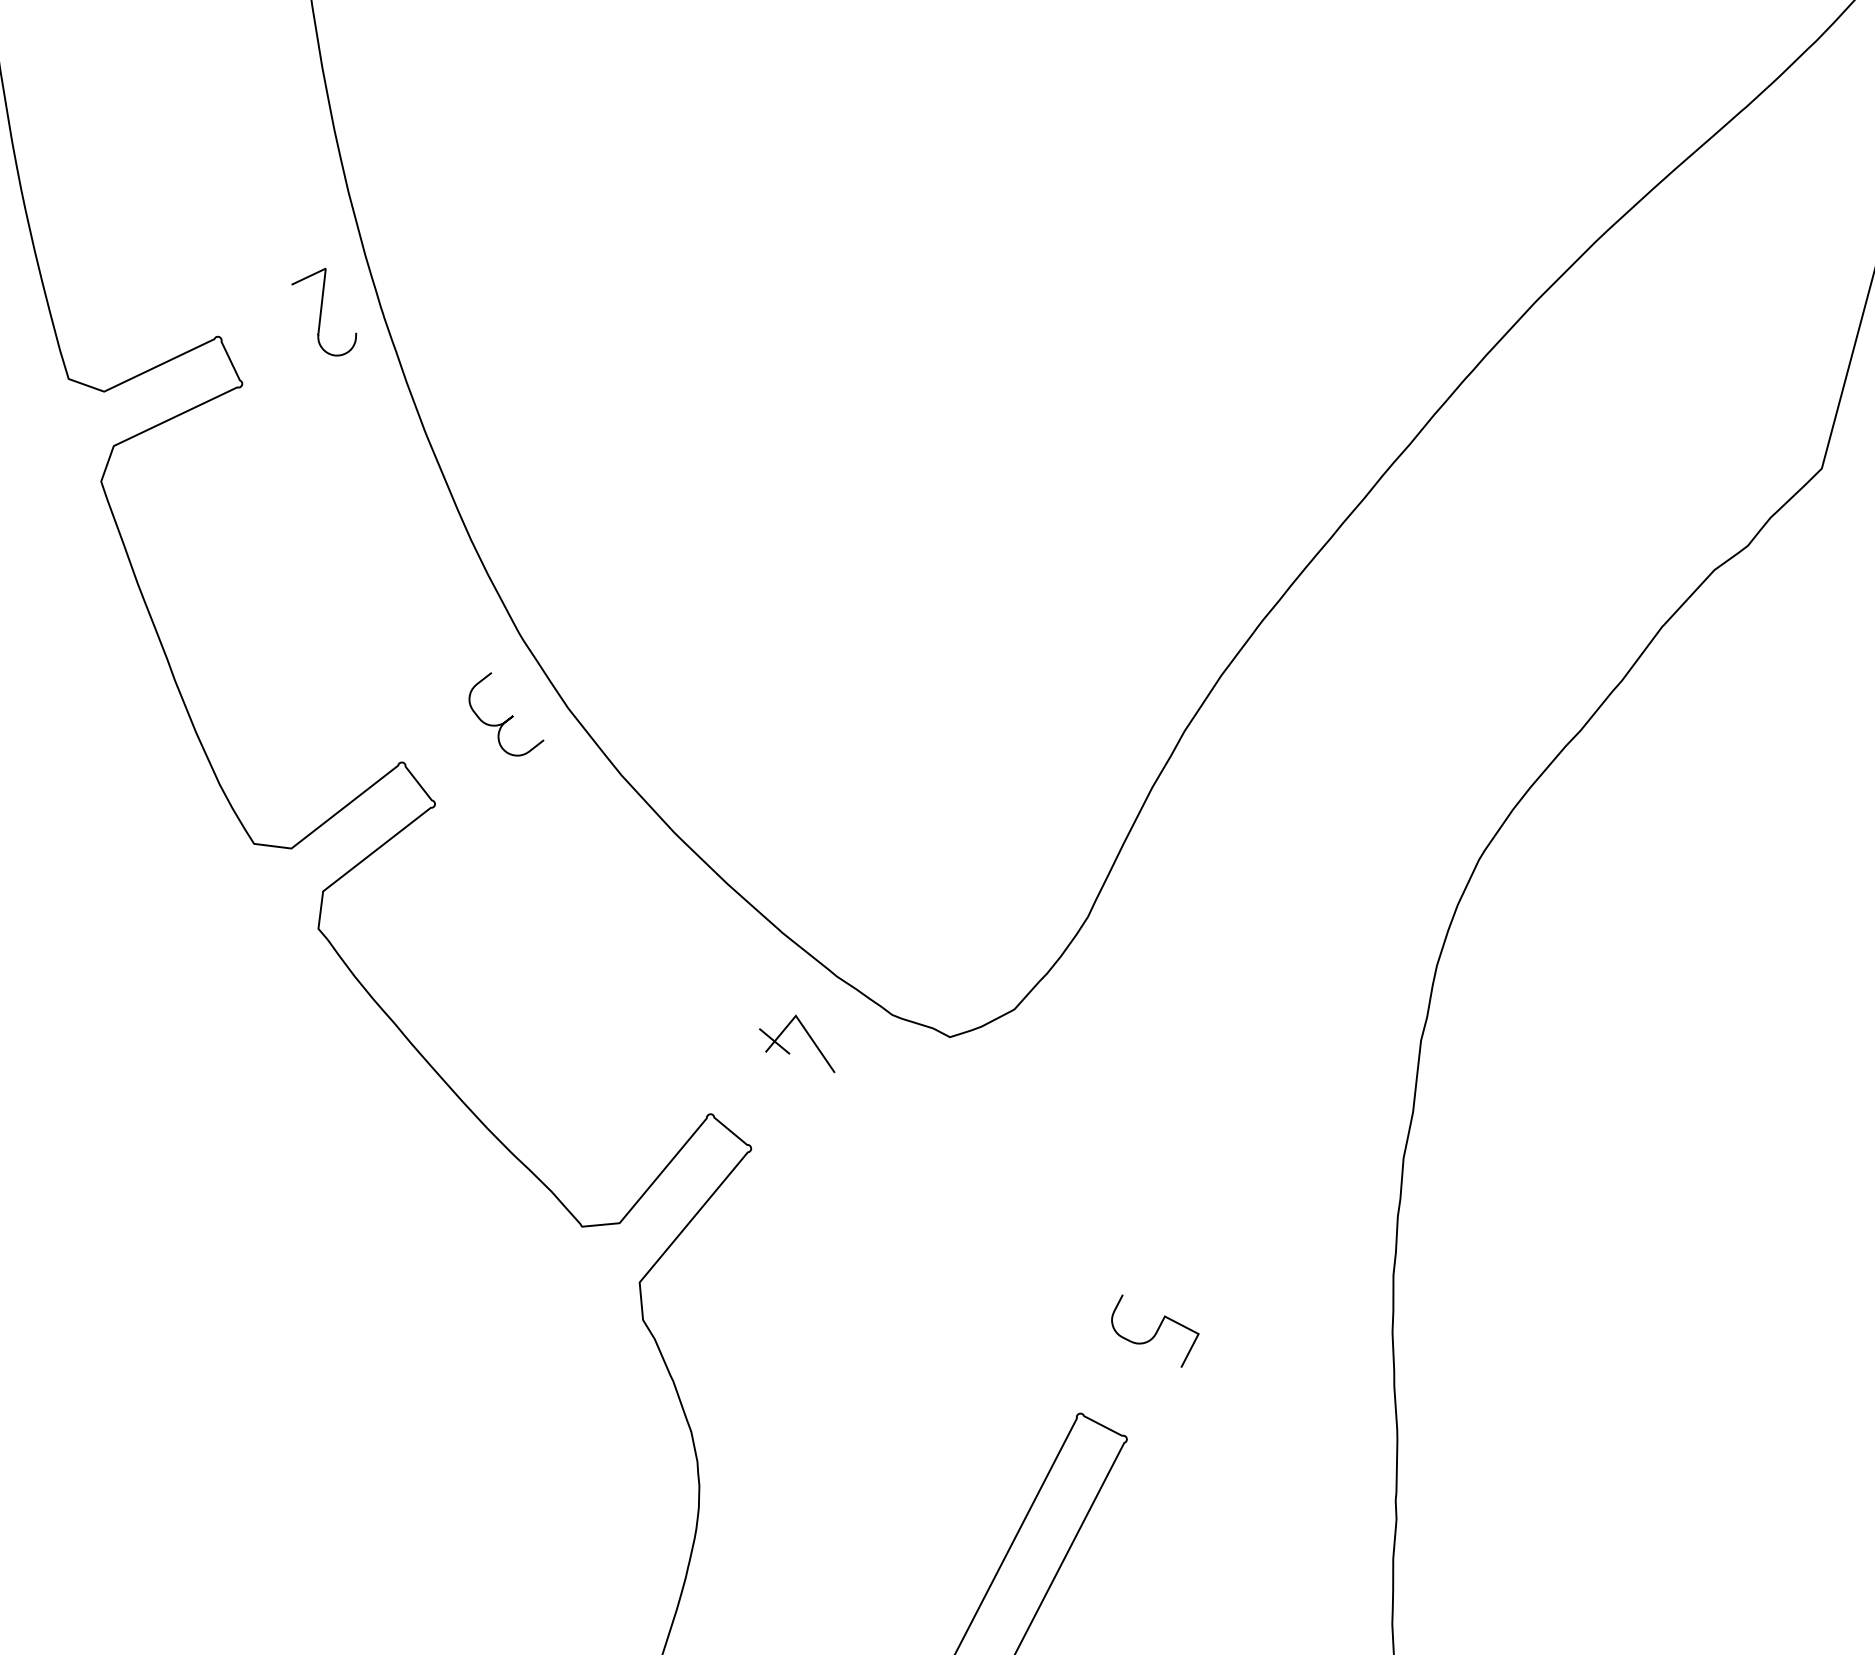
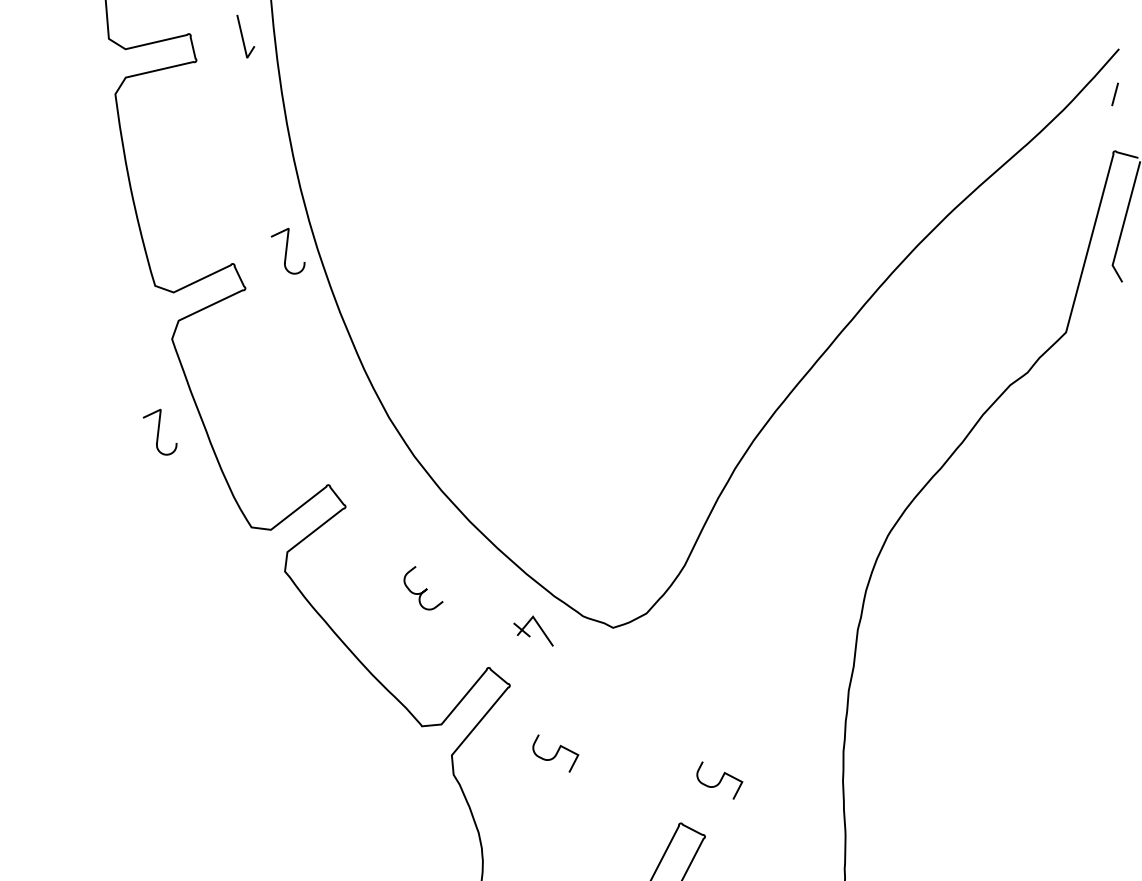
curve: (76, 659) -> (159, 431), added
curve: (508, 716) -> (424, 589), moved
curve: (839, 1279) -> (555, 753), added

